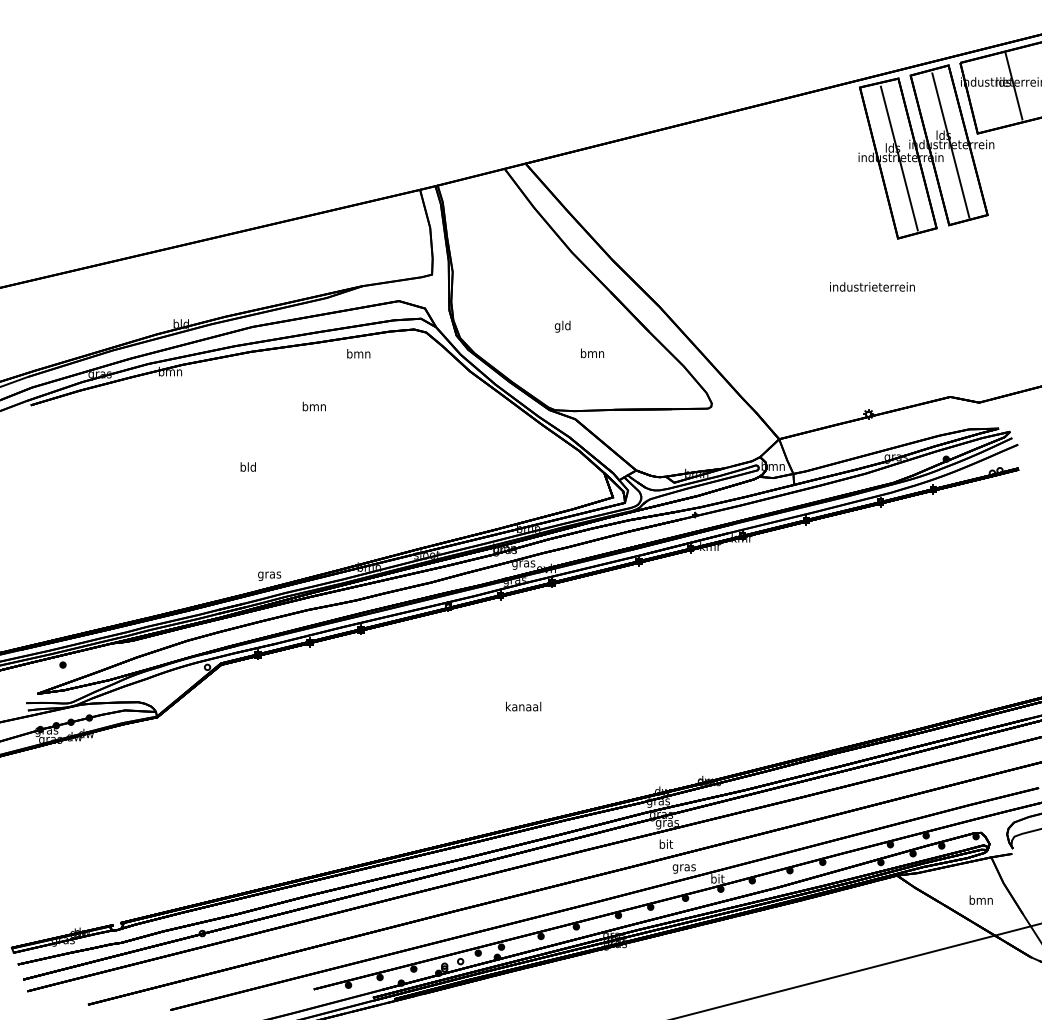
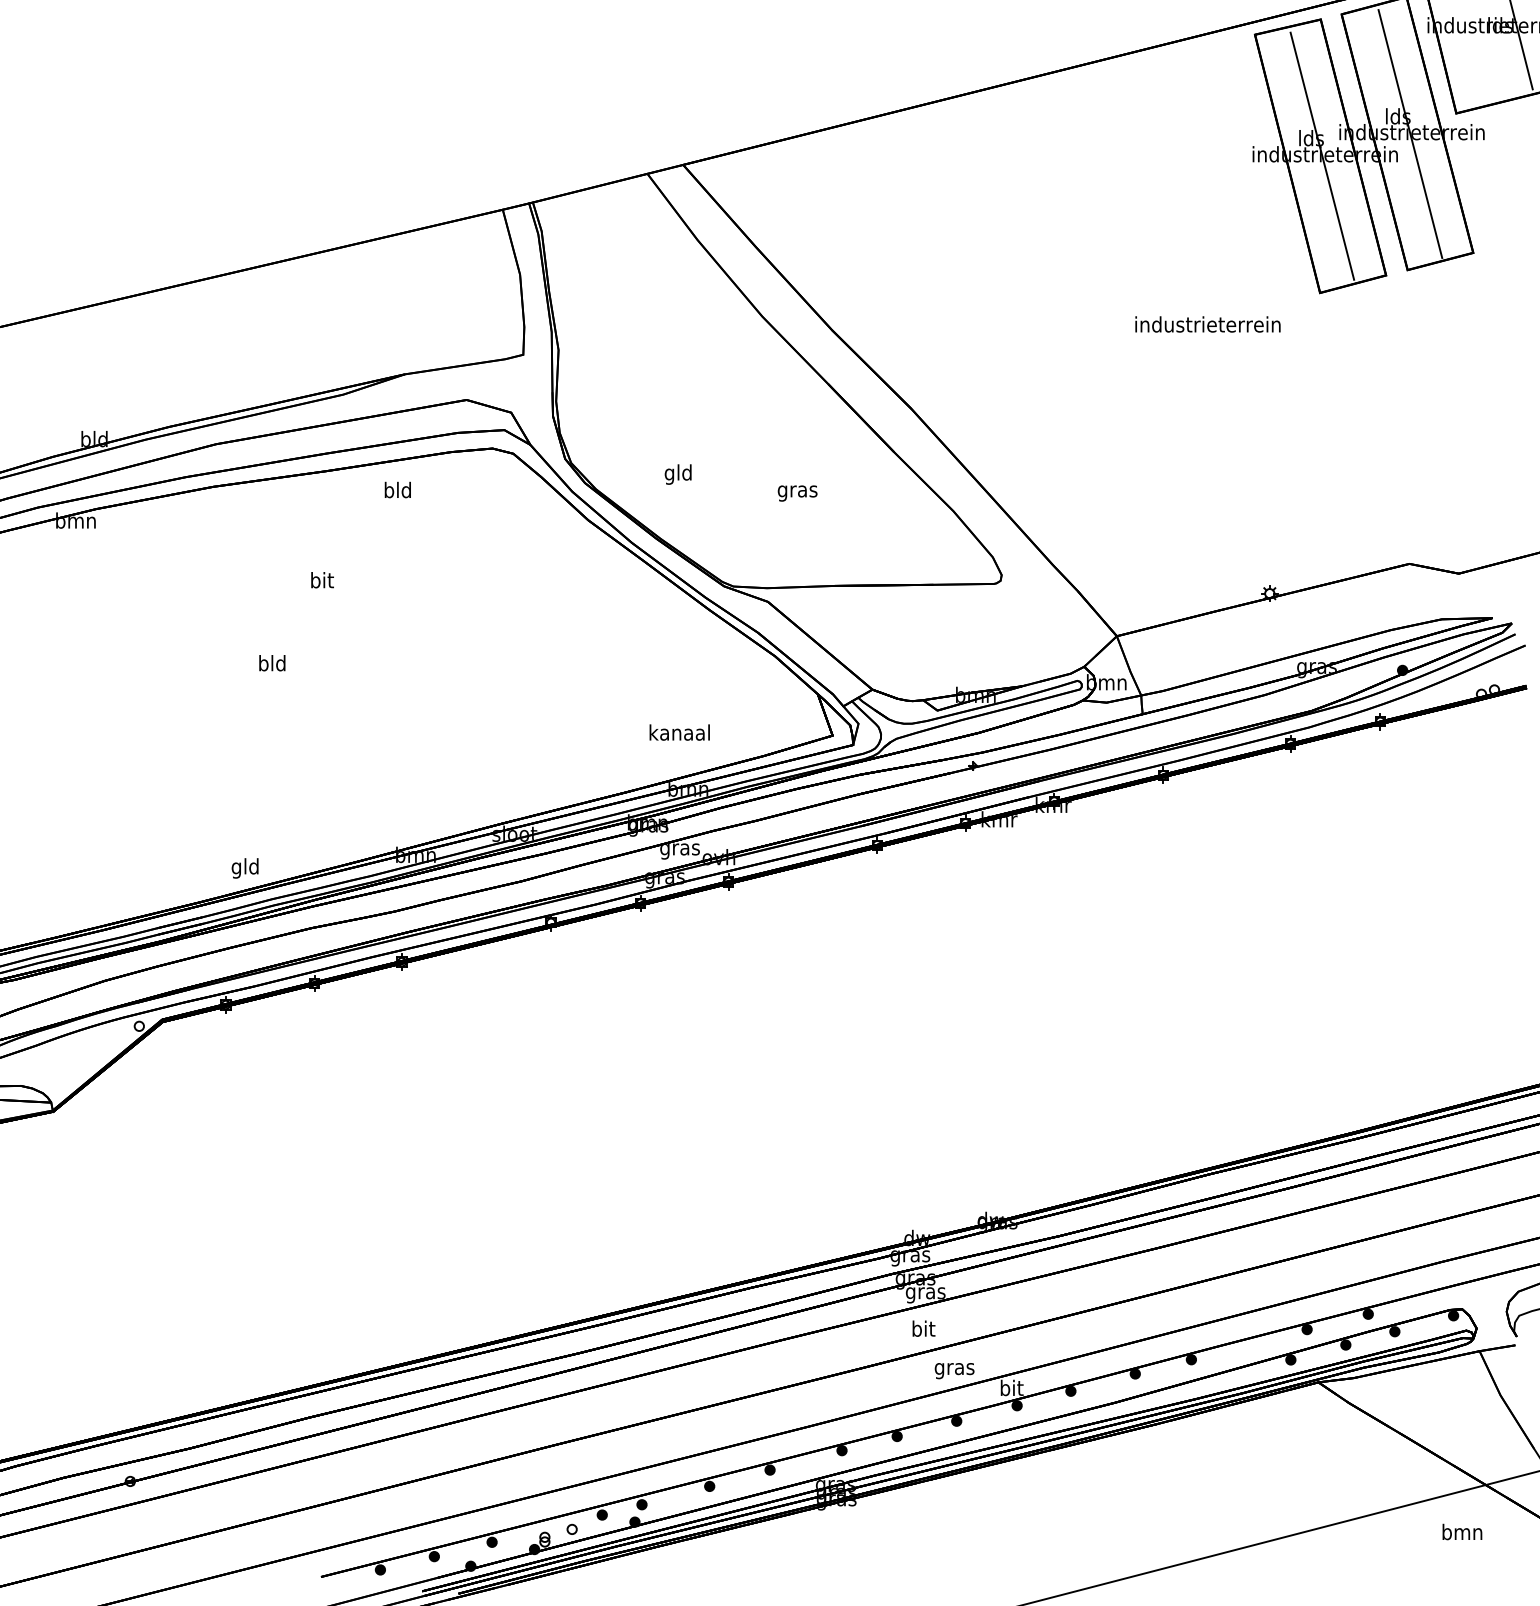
text: (872, 286) -> (1208, 323), moved
text: (562, 326) -> (677, 474), moved
text: (358, 353) -> (397, 489), bmn -> bld
text: (592, 354) -> (797, 491), bmn -> gras
text: (313, 406) -> (320, 580), bmn -> bit
text: (247, 466) -> (270, 662), moved
text: (269, 574) -> (245, 867), gras -> gld
text: (523, 706) -> (679, 732), moved
text: (980, 899) -> (1461, 1530), moved

